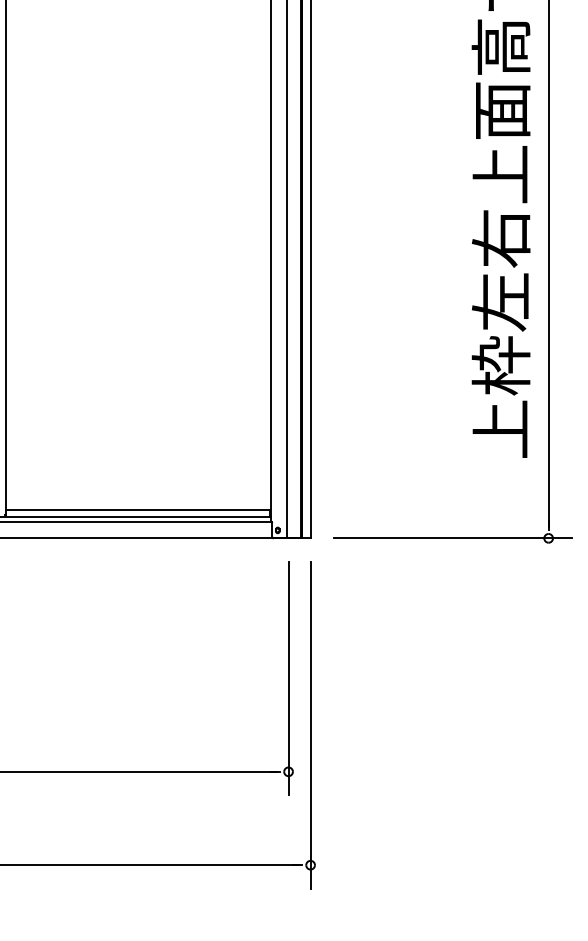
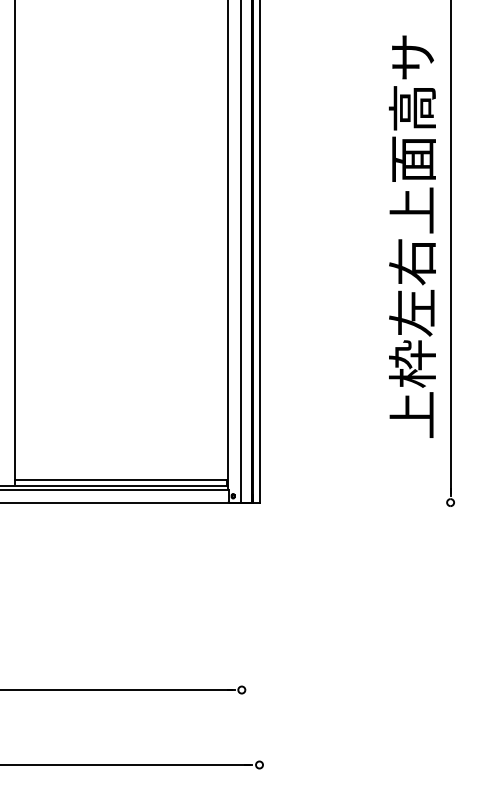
line: (452, 538) -> (373, 502), removed
line: (288, 677) -> (241, 614), removed
line: (310, 725) -> (259, 652), removed

